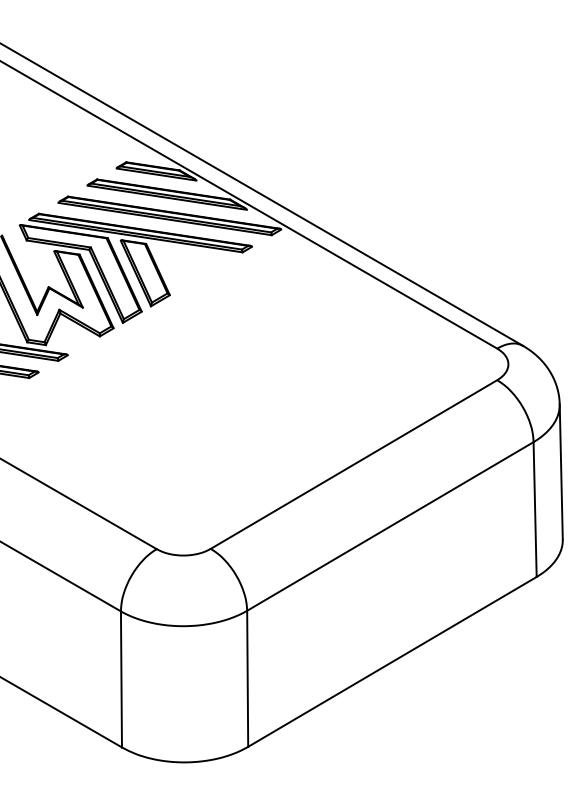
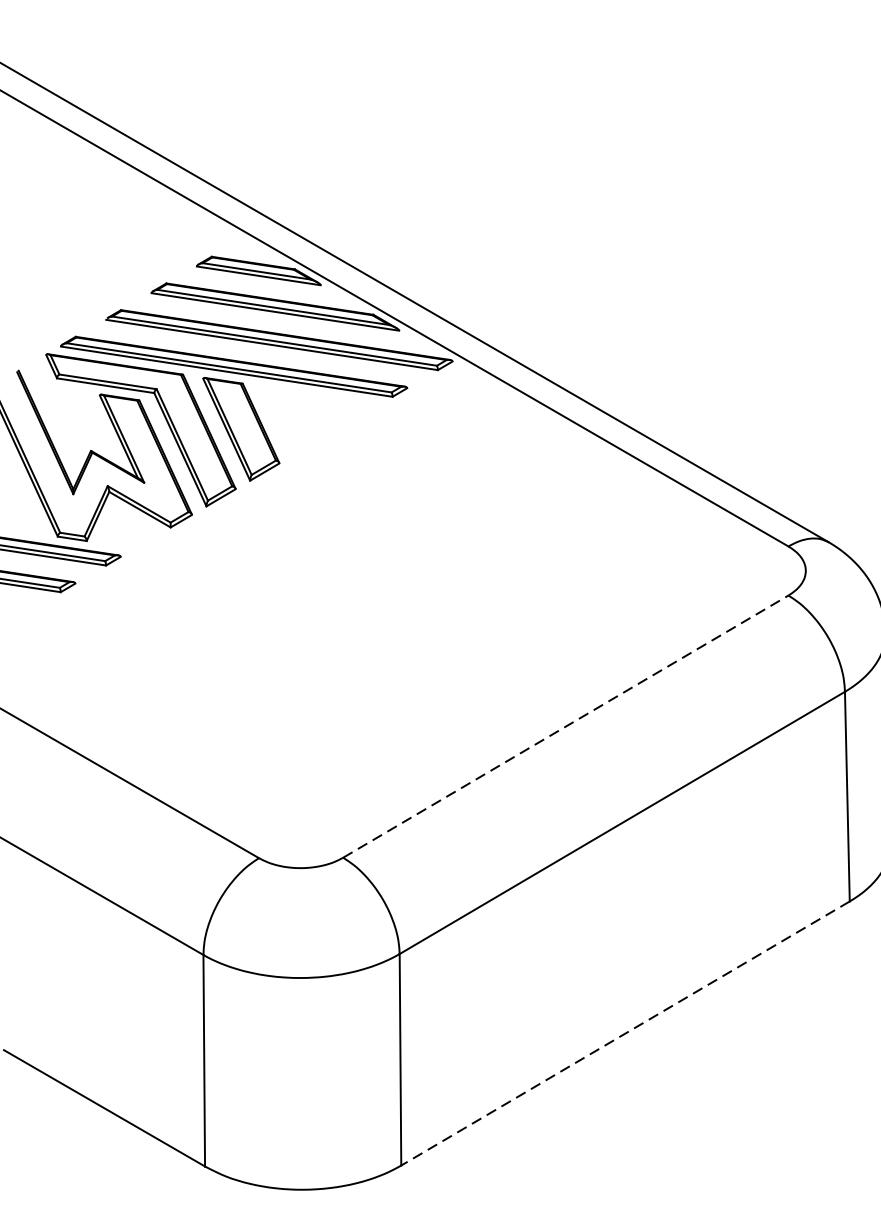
line: (354, 464) -> (566, 726), solid -> dashed
line: (392, 662) -> (625, 1034), solid -> dashed

